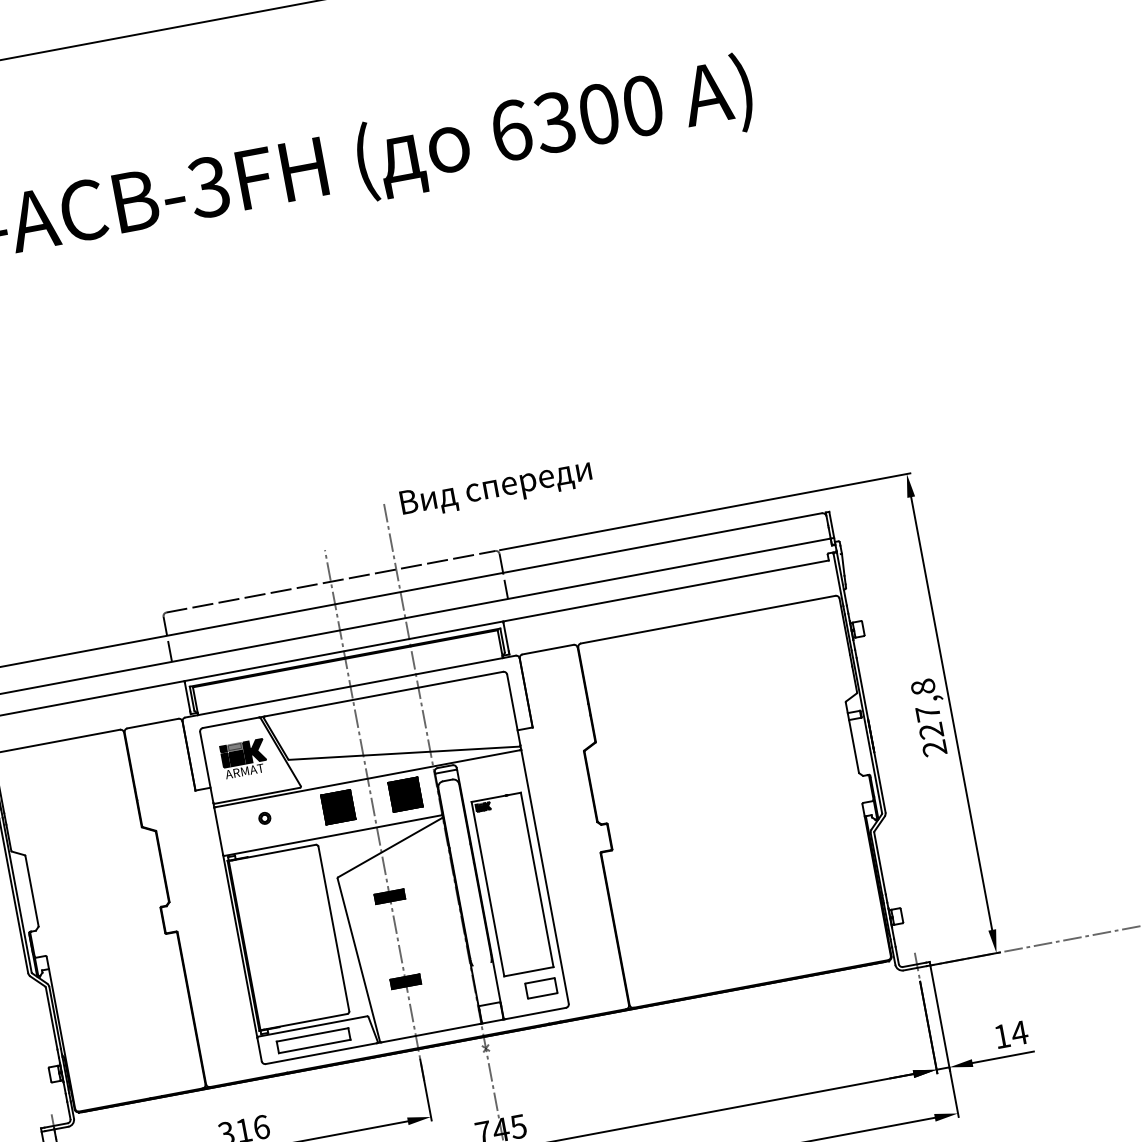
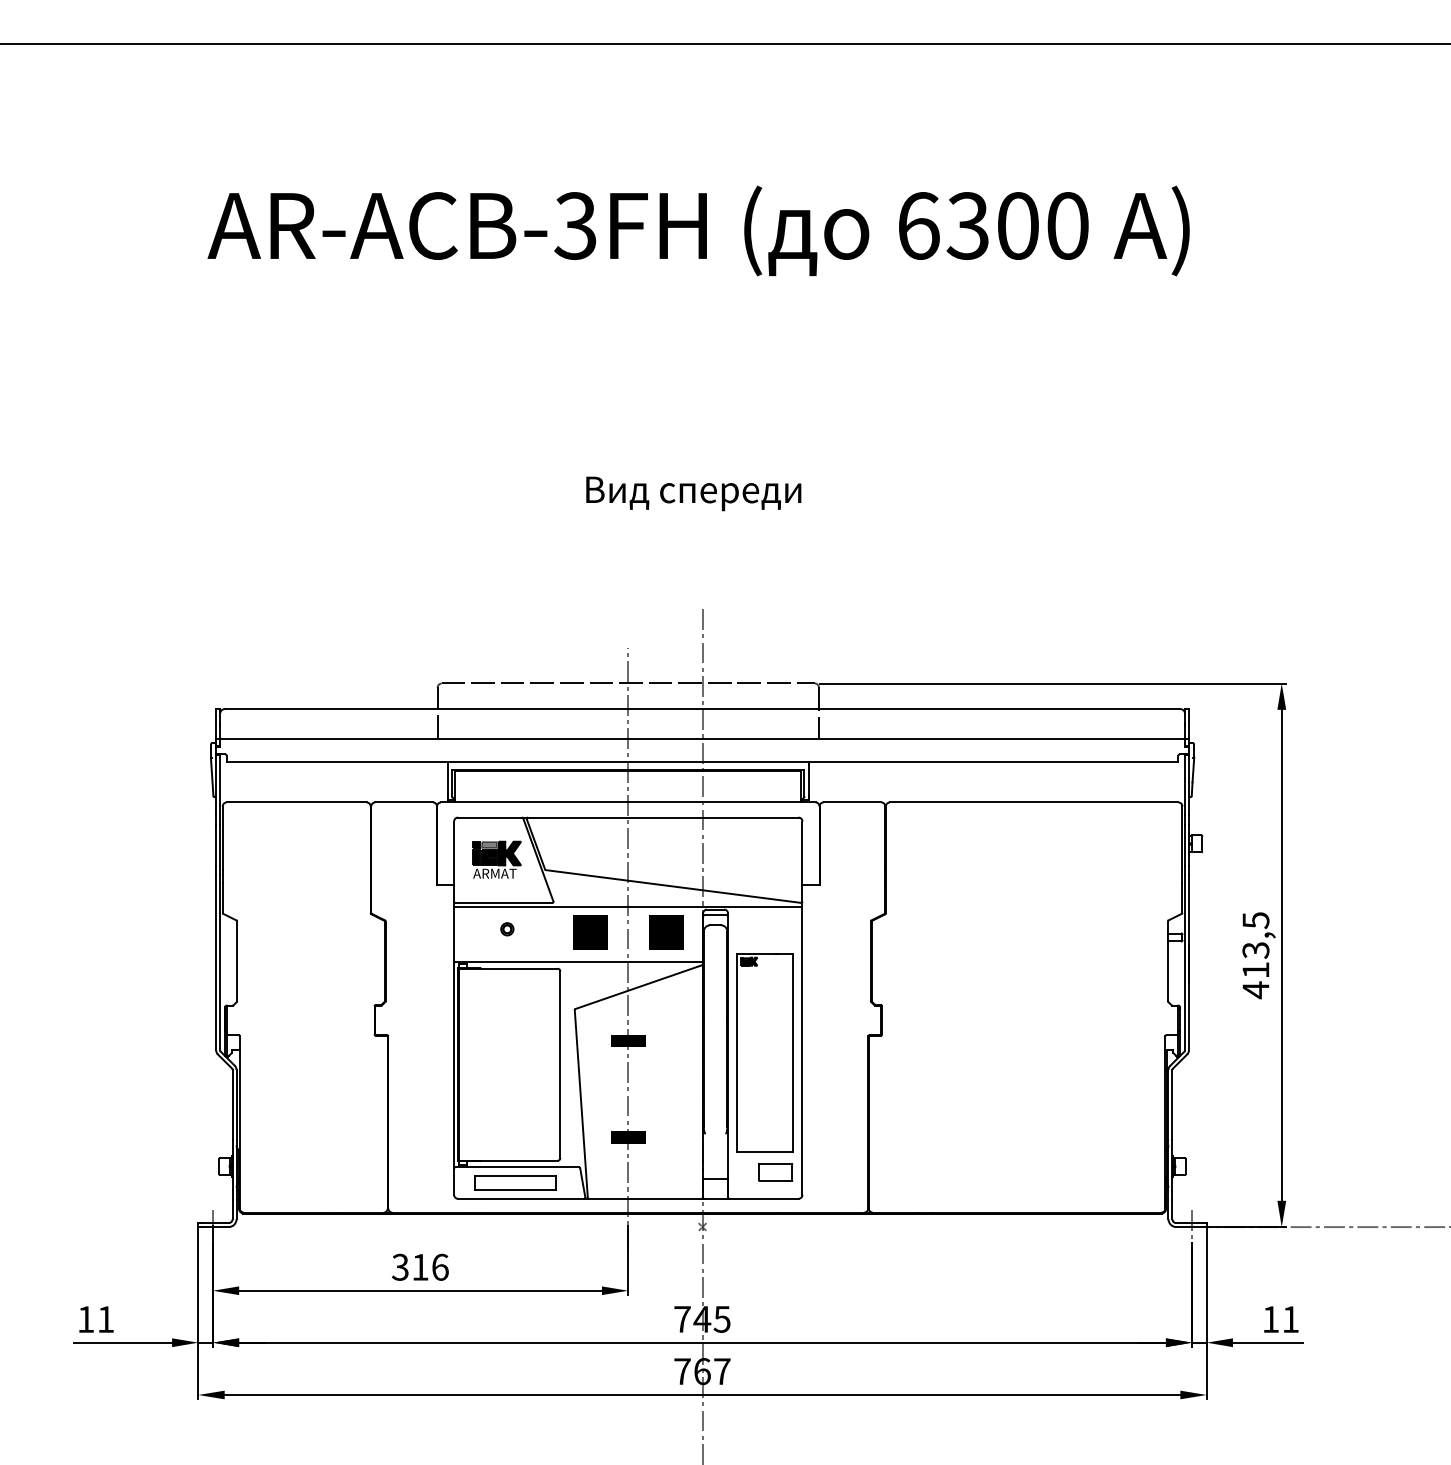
text: (496, 488) -> (693, 493), moved
text: (928, 718) -> (1255, 955), 227,8 -> 413,5
text: (1019, 1033) -> (1290, 1319), 14 -> 11

